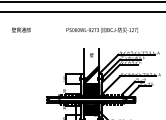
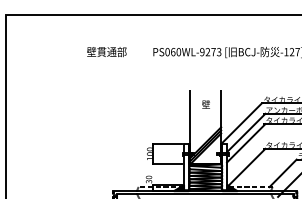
text: (21, 29) -> (107, 50), moved

